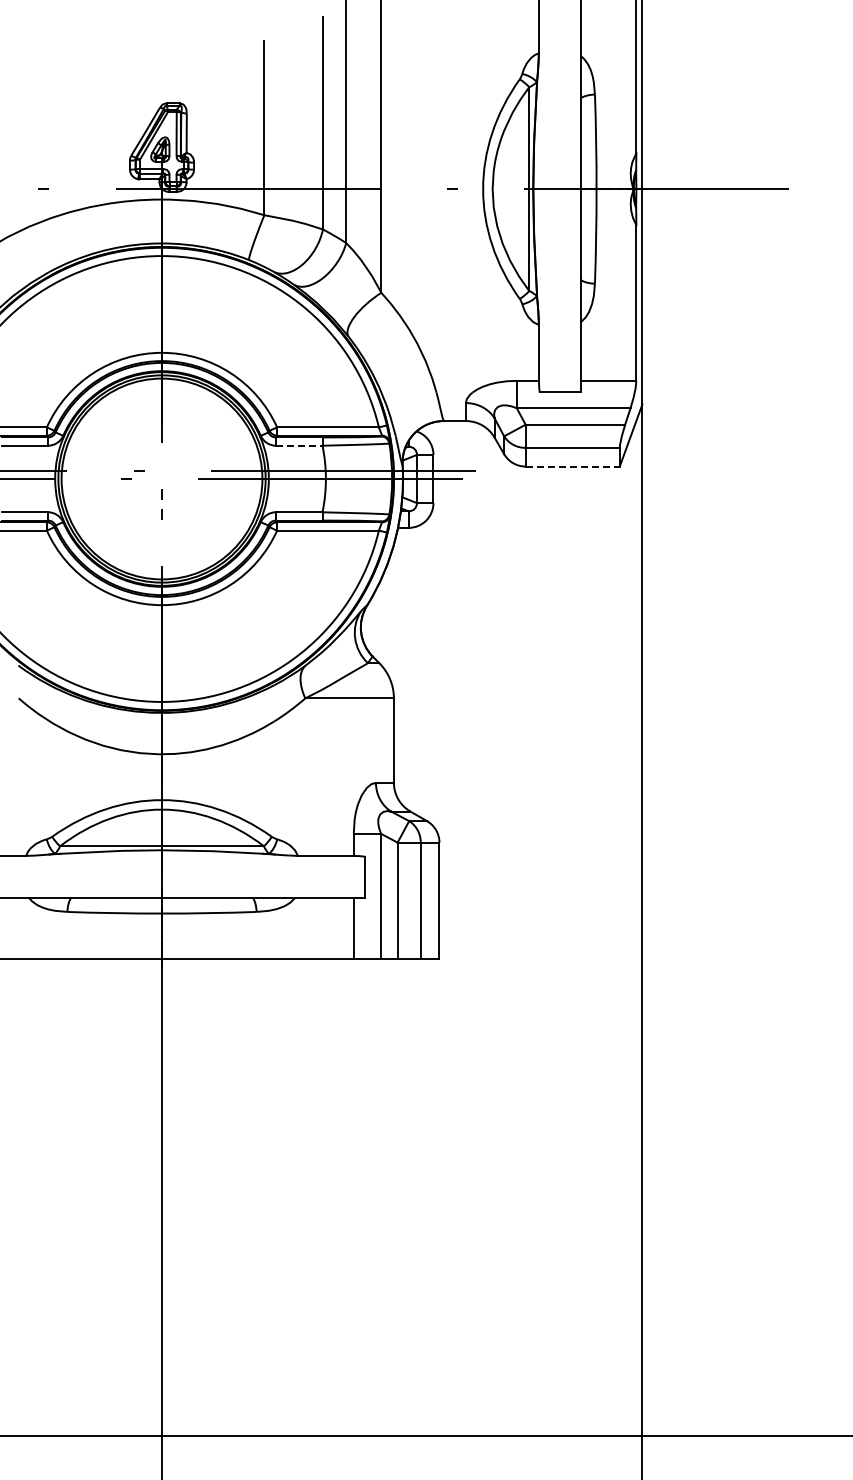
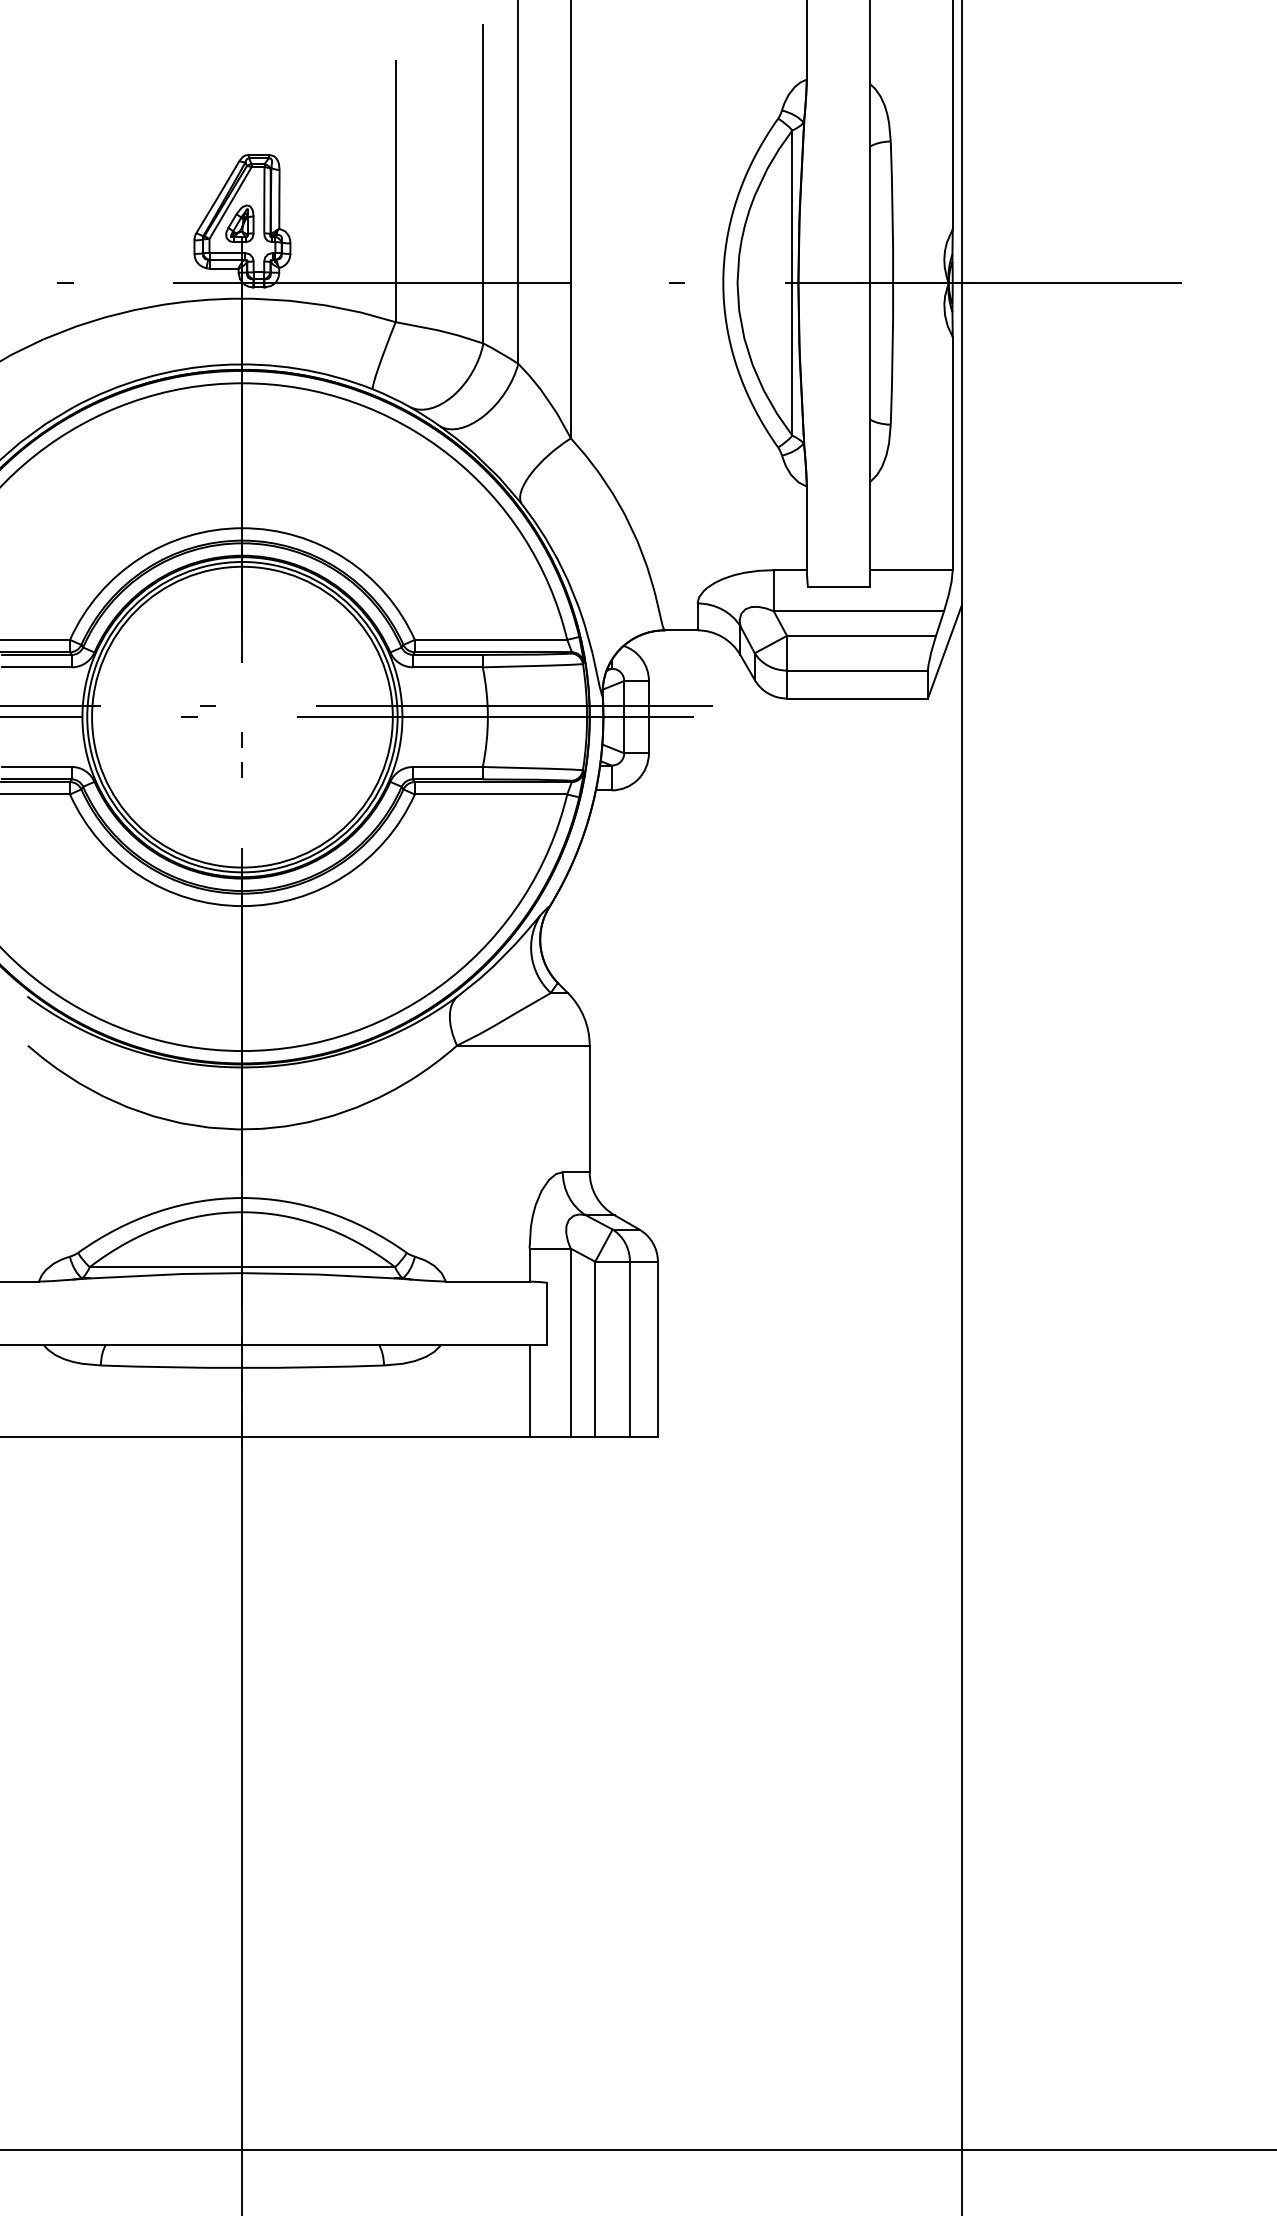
line: (299, 445) -> (448, 666), dashed -> solid
line: (573, 466) -> (858, 698), dashed -> solid

